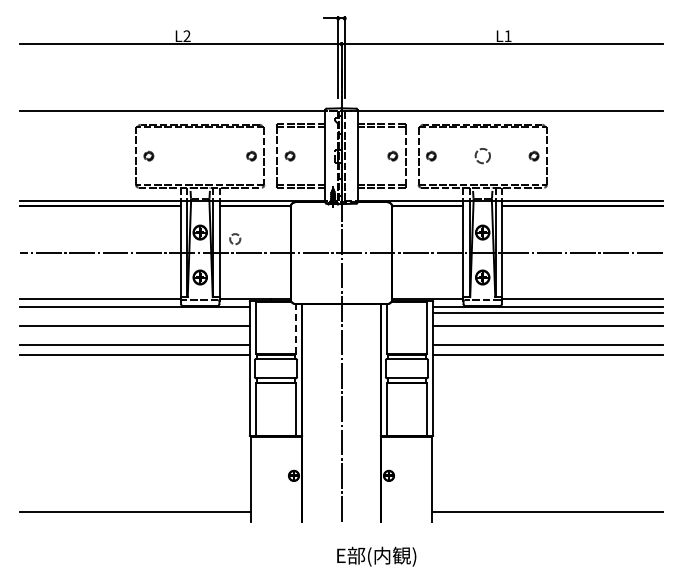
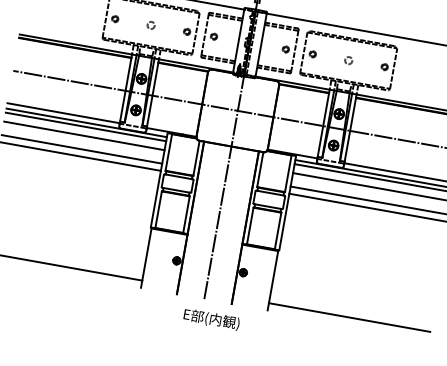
circle: (482, 156) -> (348, 60), size x0.71
circle: (235, 239) -> (151, 25), moved
line: (134, 312) -> (85, 126), added
line: (295, 329) -> (196, 158), dashed -> solid
text: (376, 556) -> (211, 319), moved

